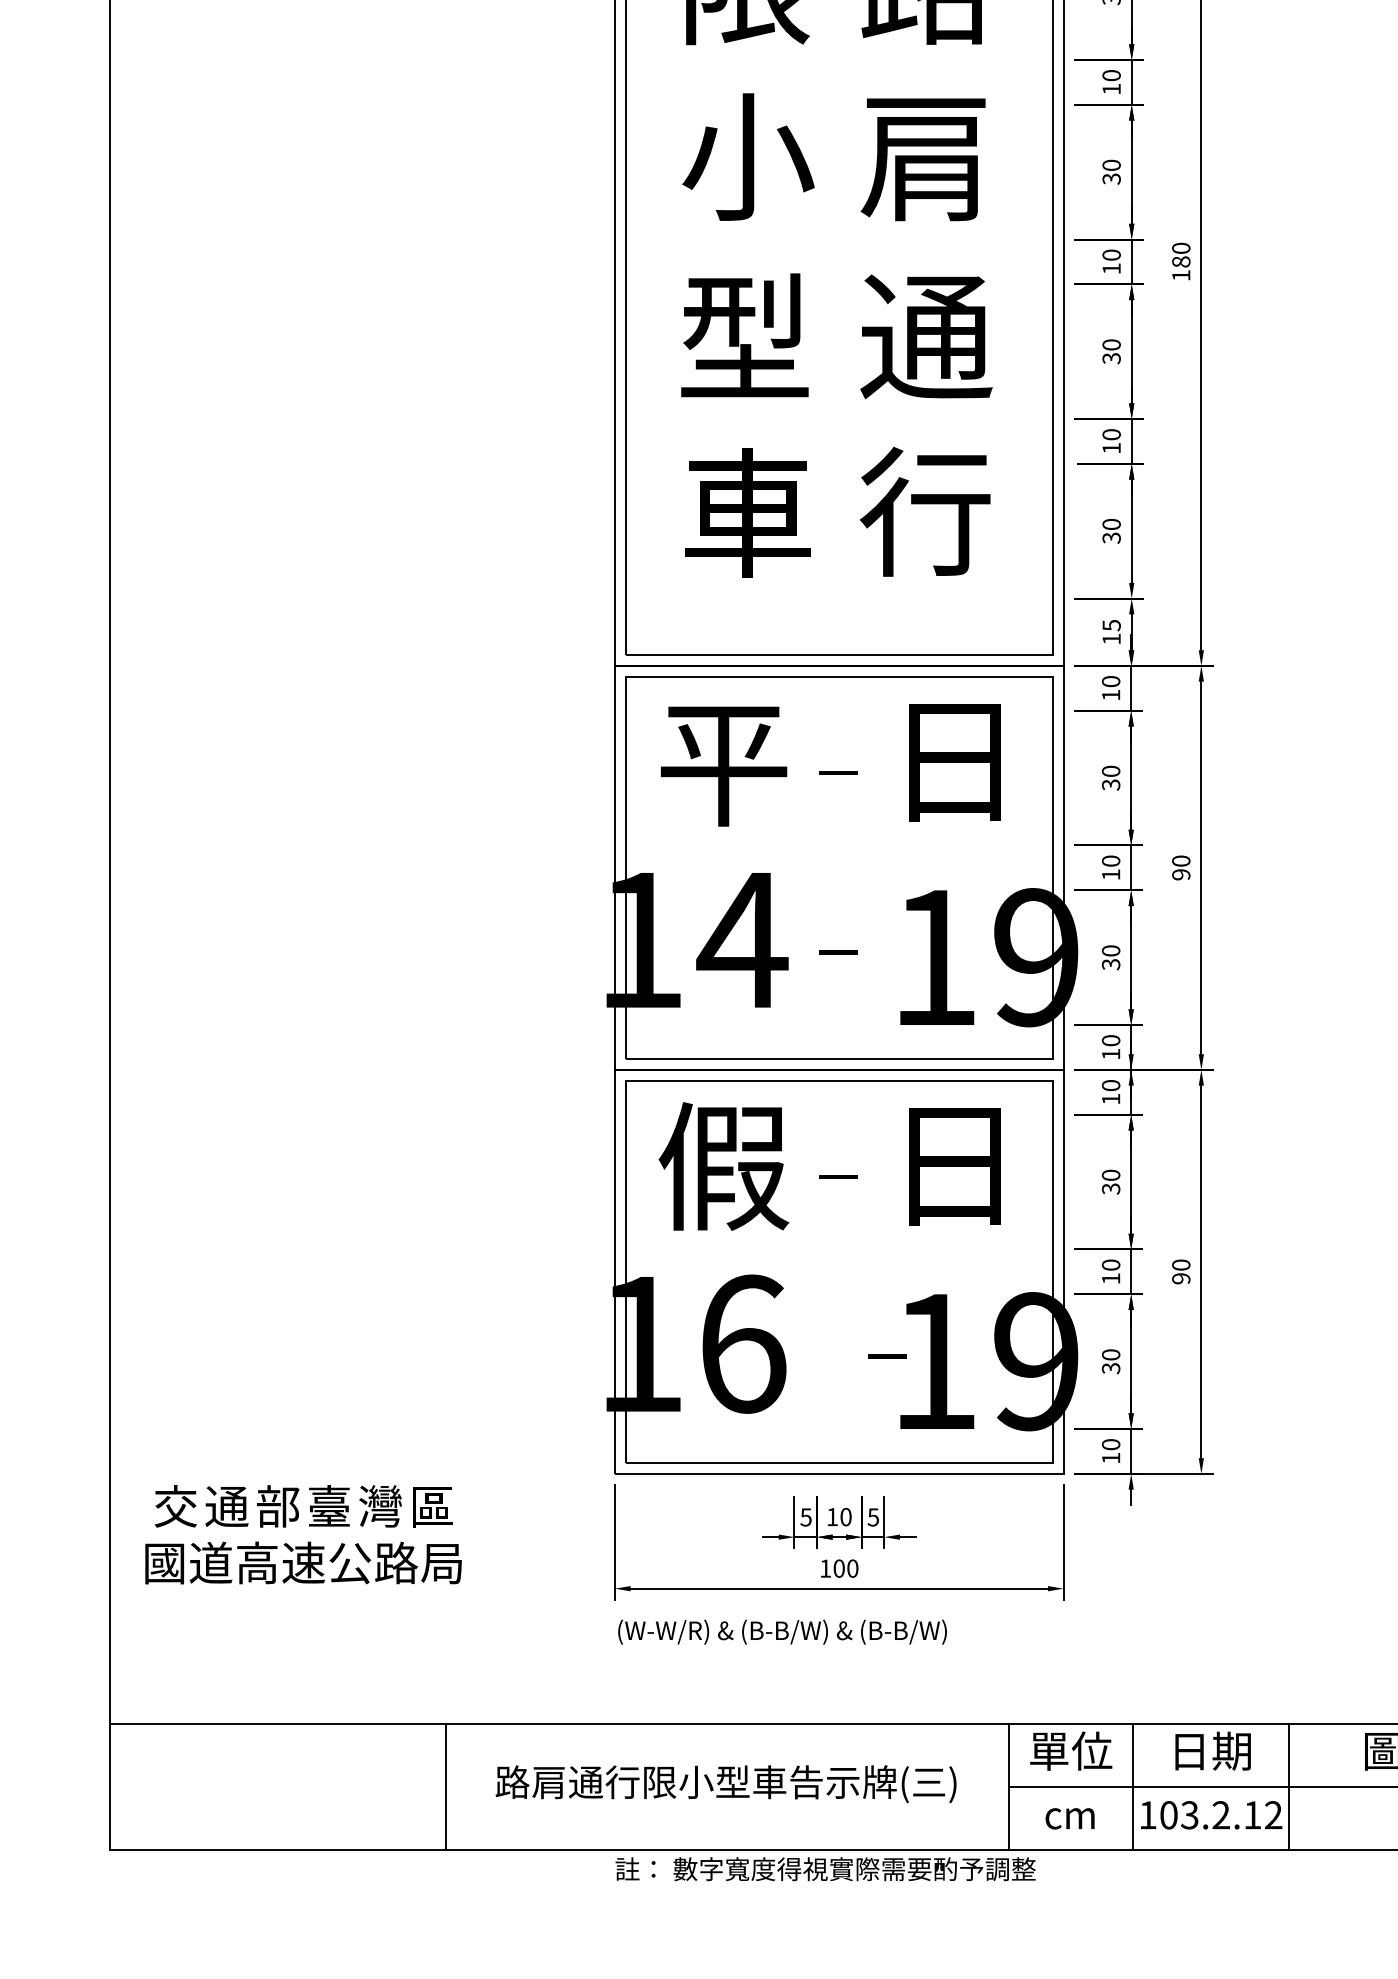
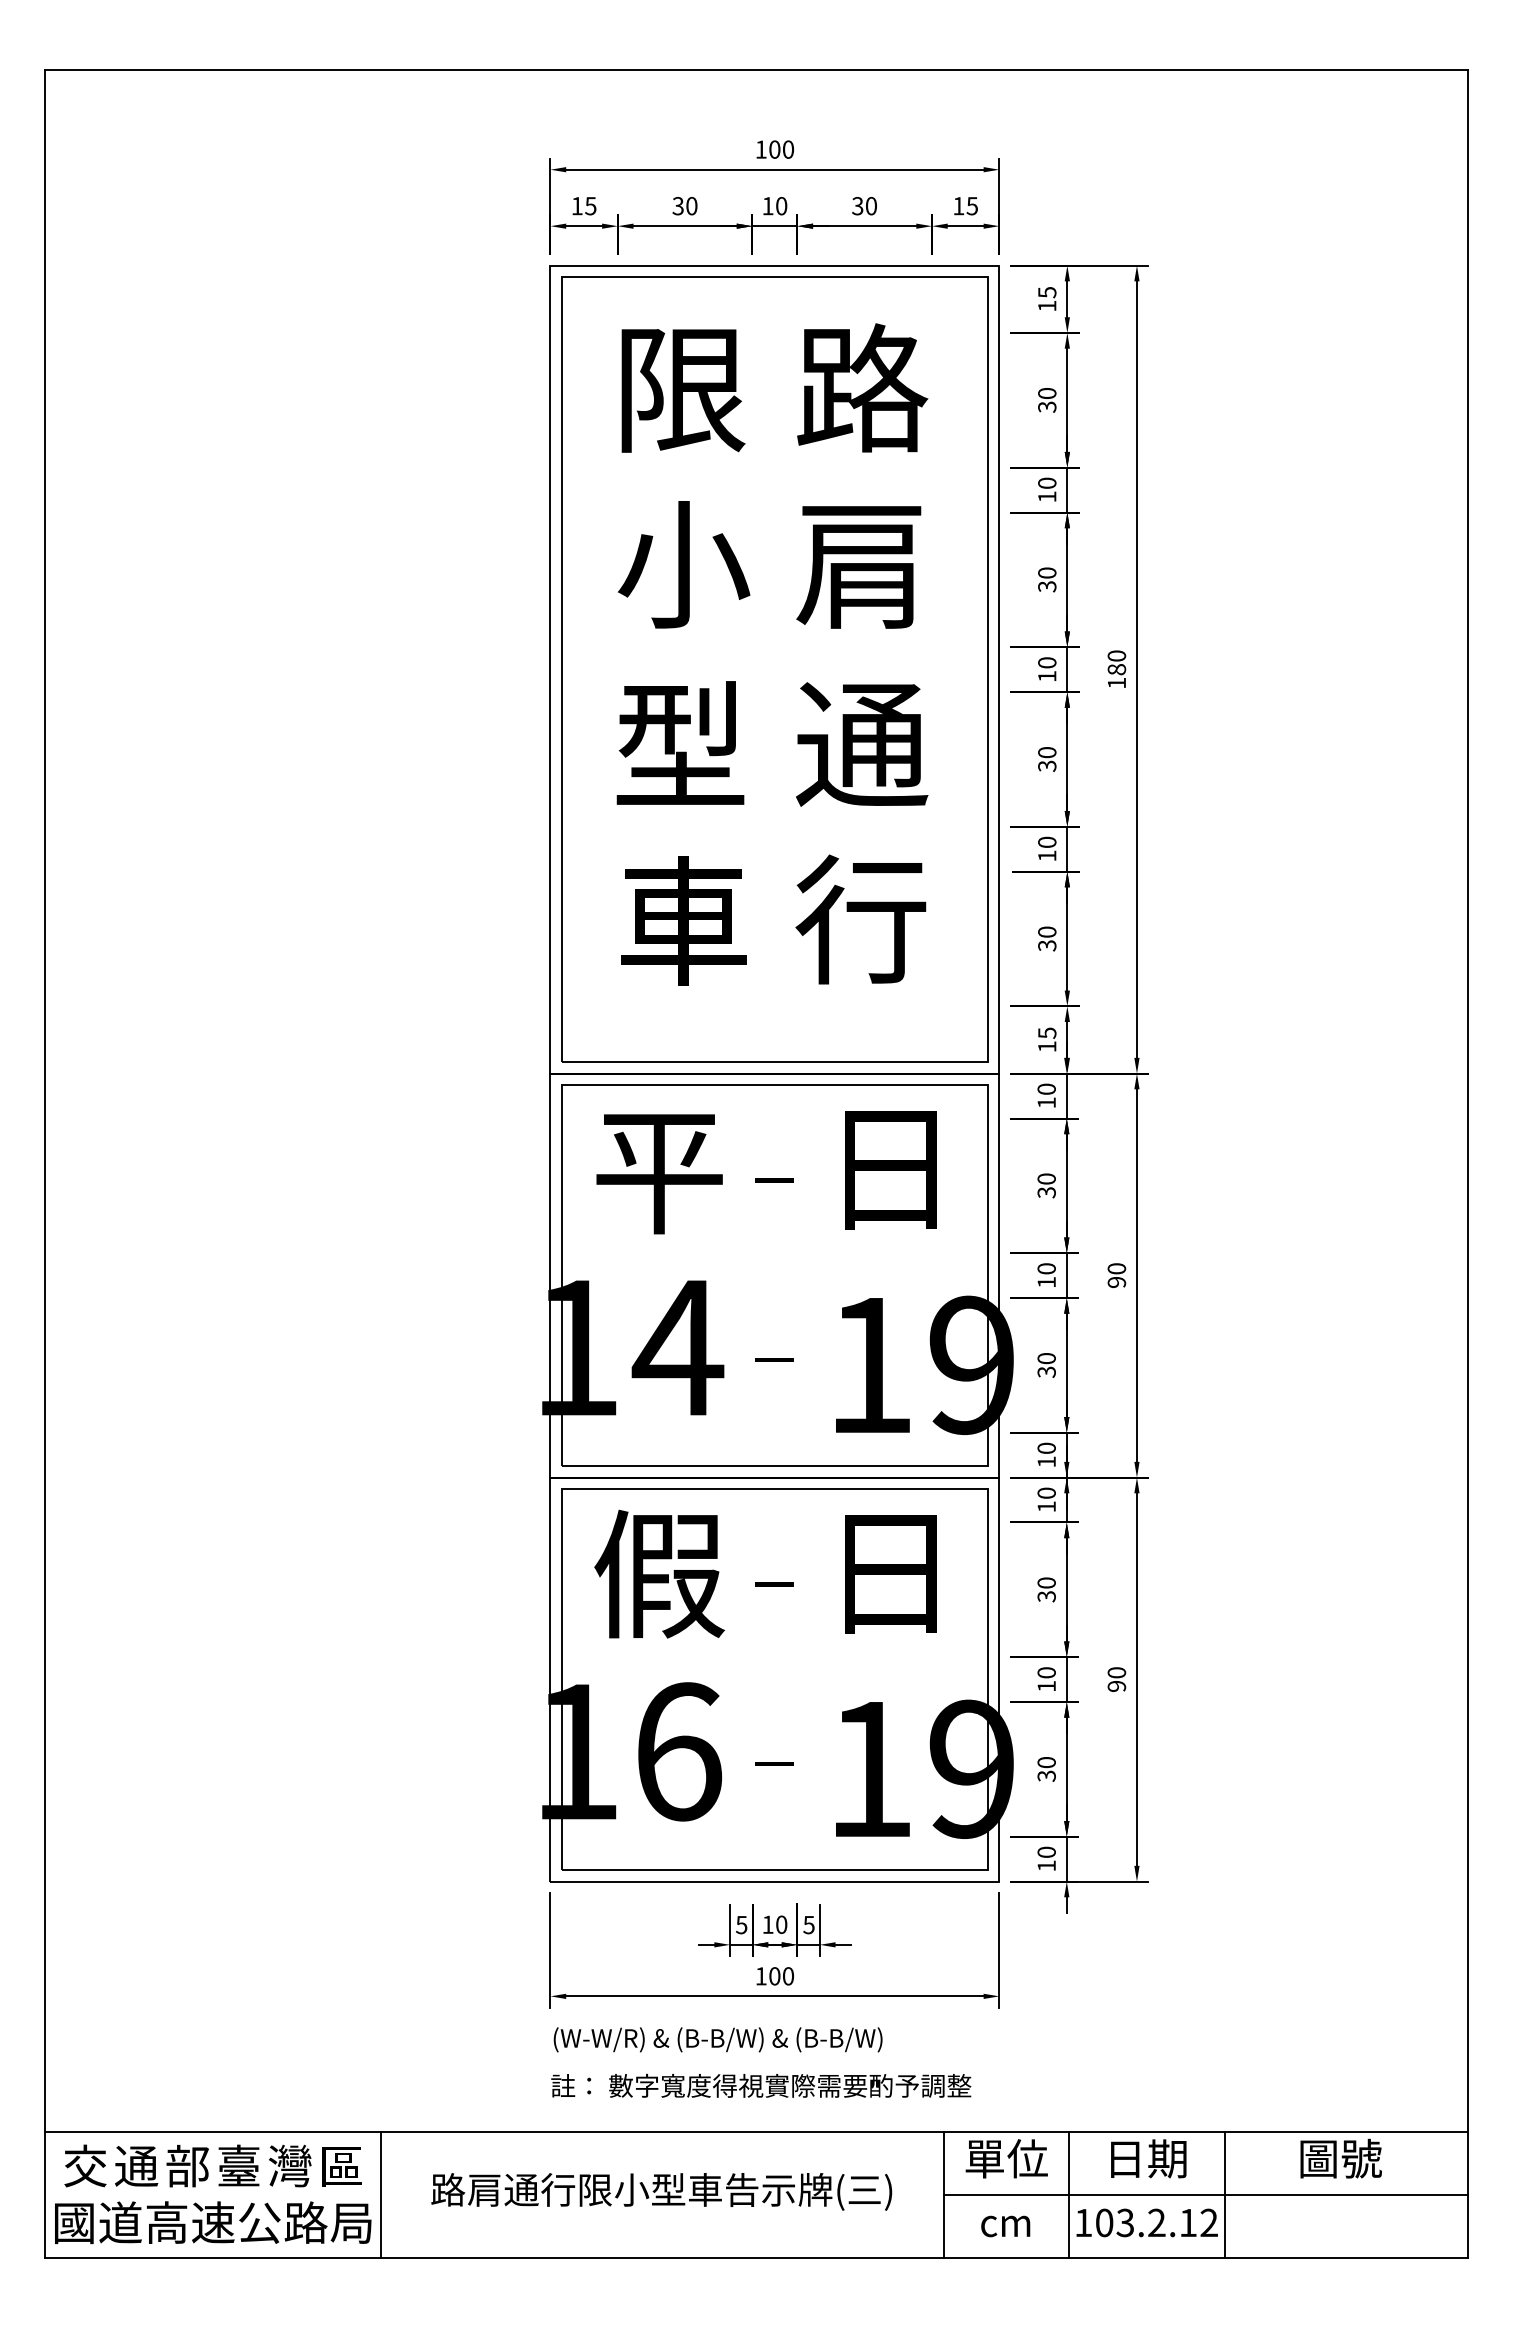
text: (887, 1355) -> (774, 1763), moved
text: (303, 1533) -> (213, 2193), moved
text: (825, 1868) -> (761, 2085), moved

